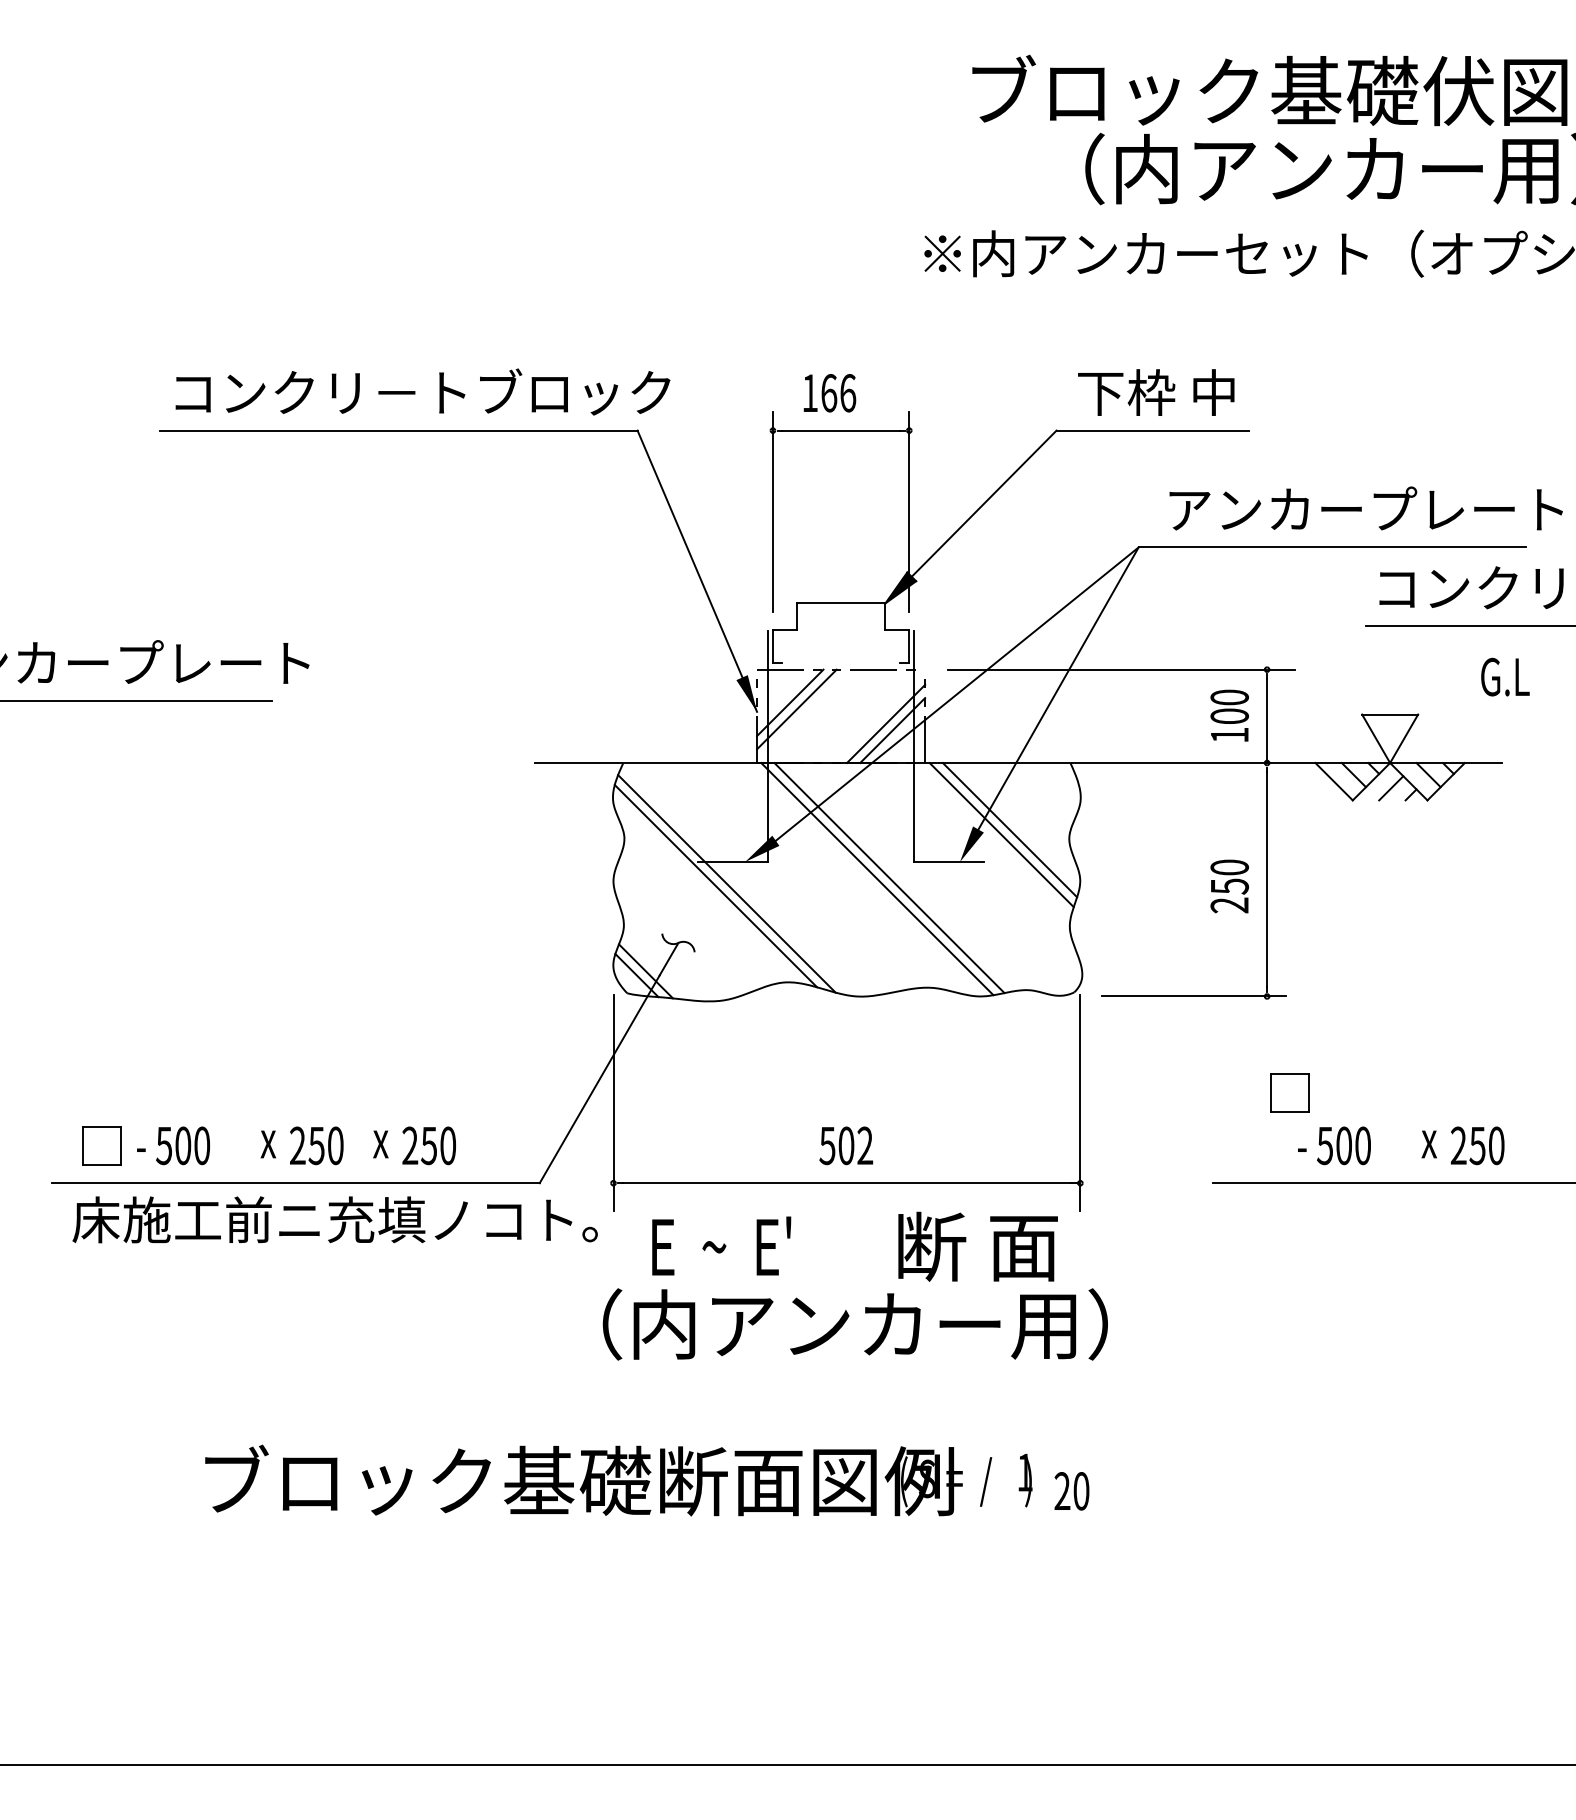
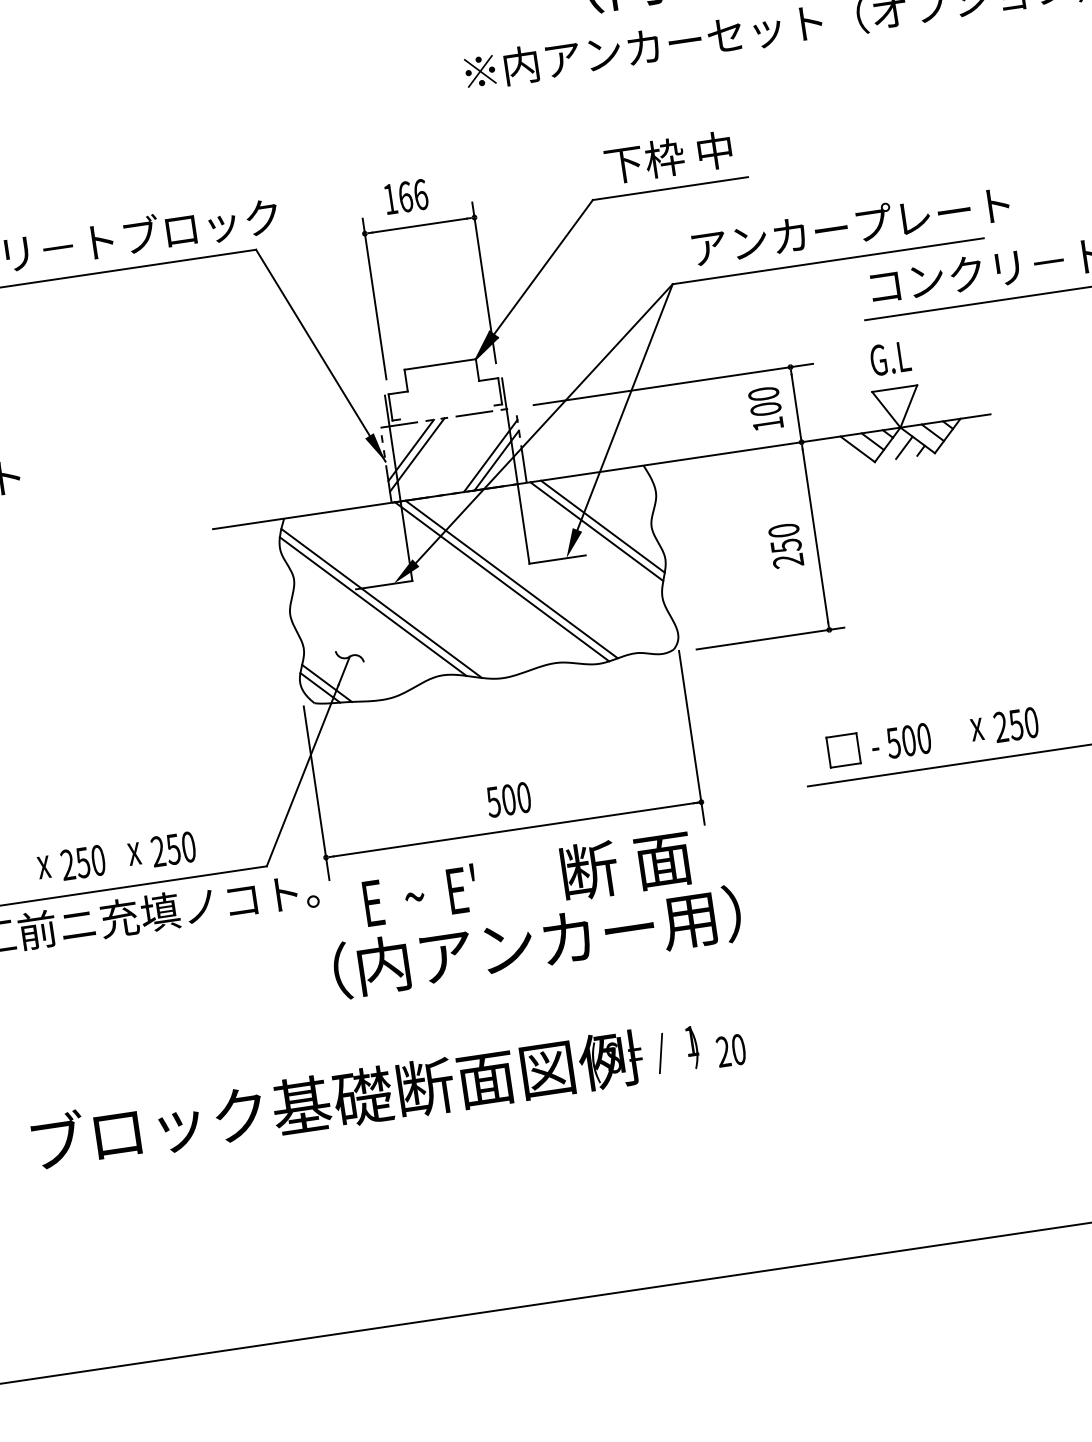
text: (1505, 676) -> (890, 358), moved
part: (1289, 1092) -> (843, 750), moved
text: (865, 1145) -> (524, 797), 502 -> 500

